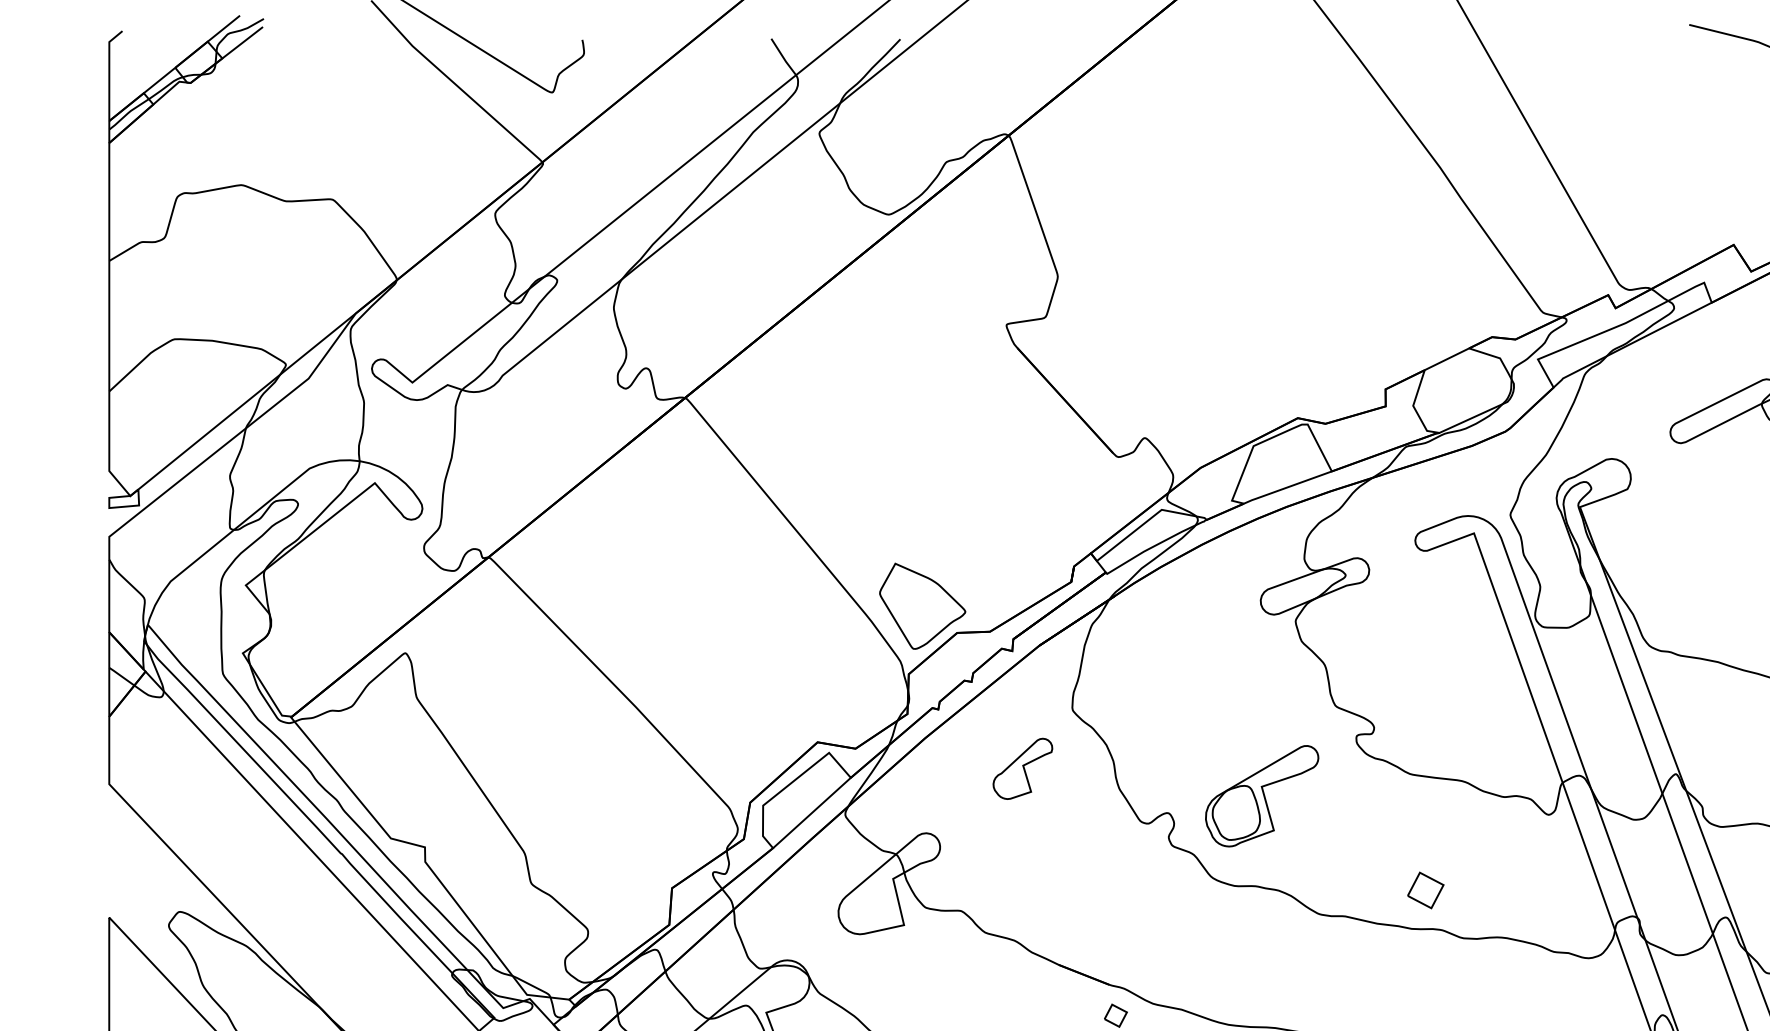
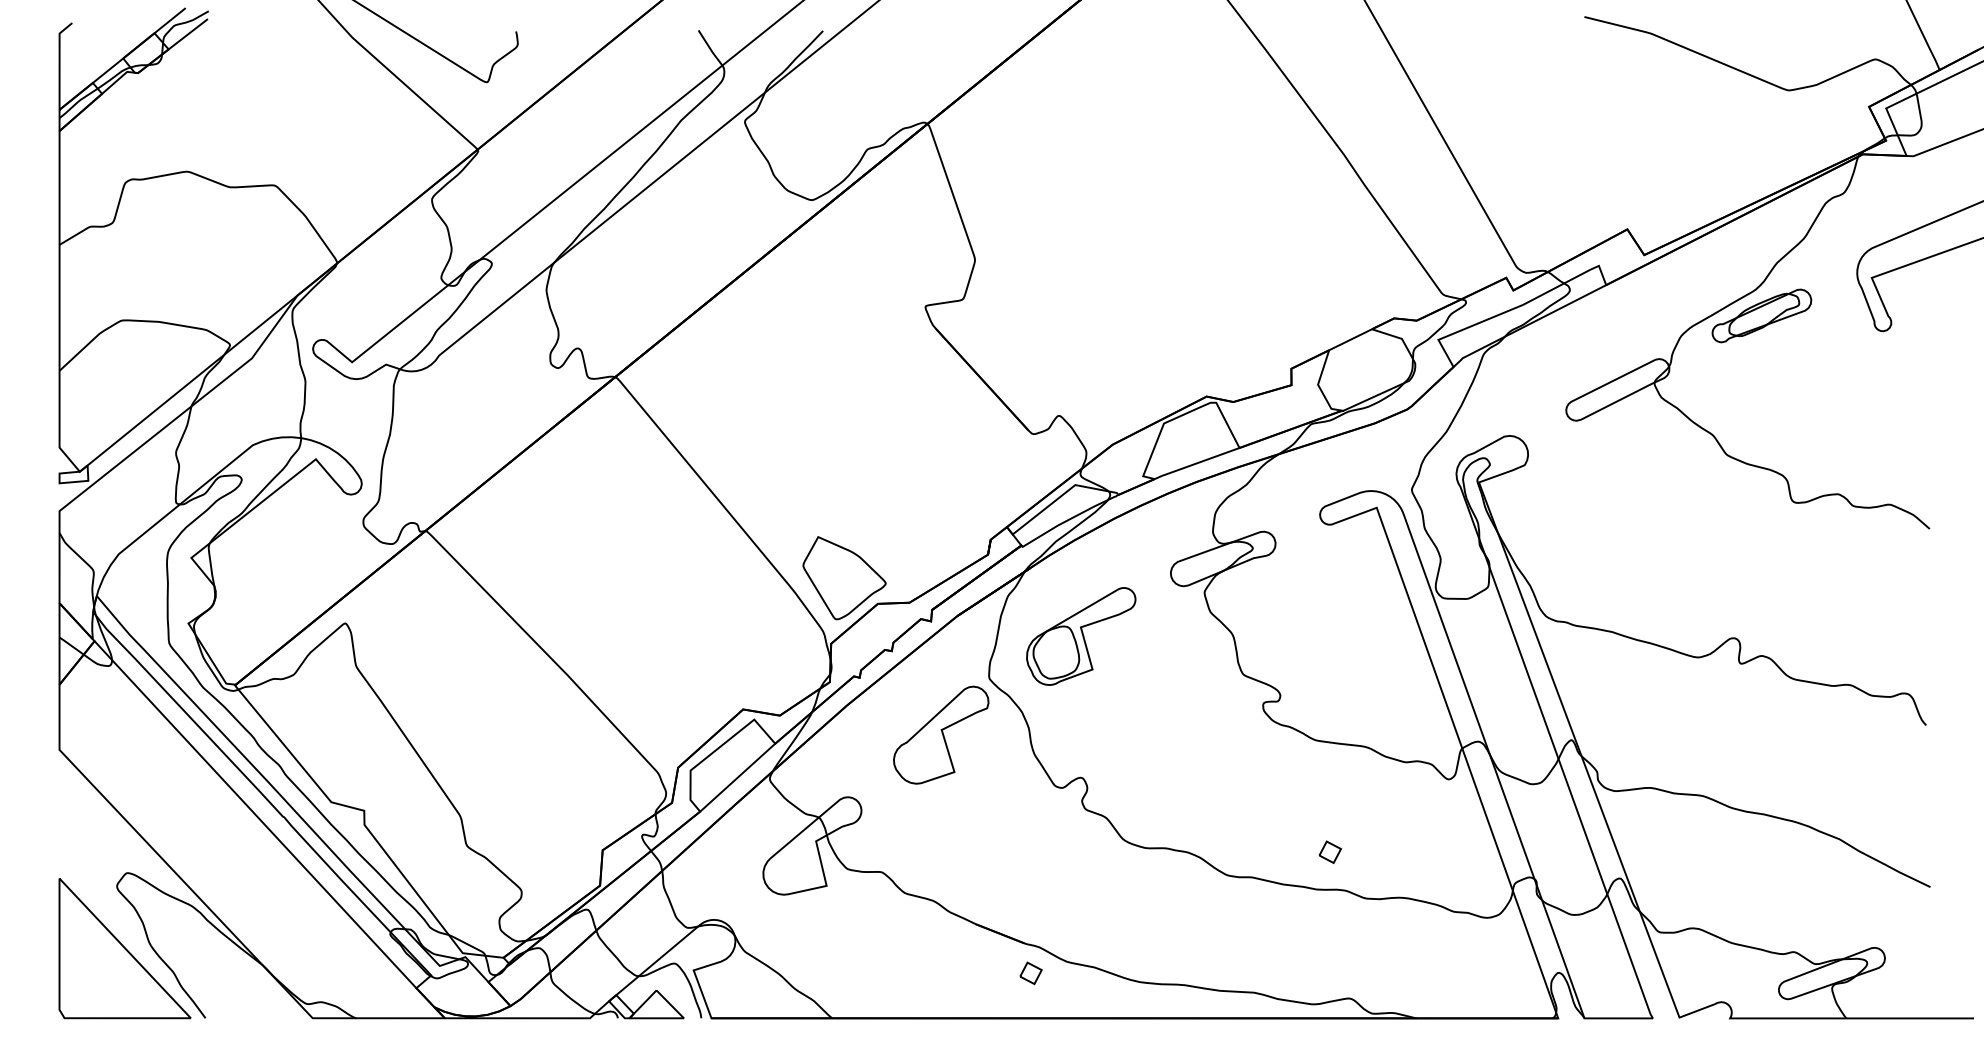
part: (1023, 768) -> (941, 734), size x1.67
part: (1262, 796) -> (1081, 636), moved
part: (1426, 889) -> (1330, 851), size x0.62

